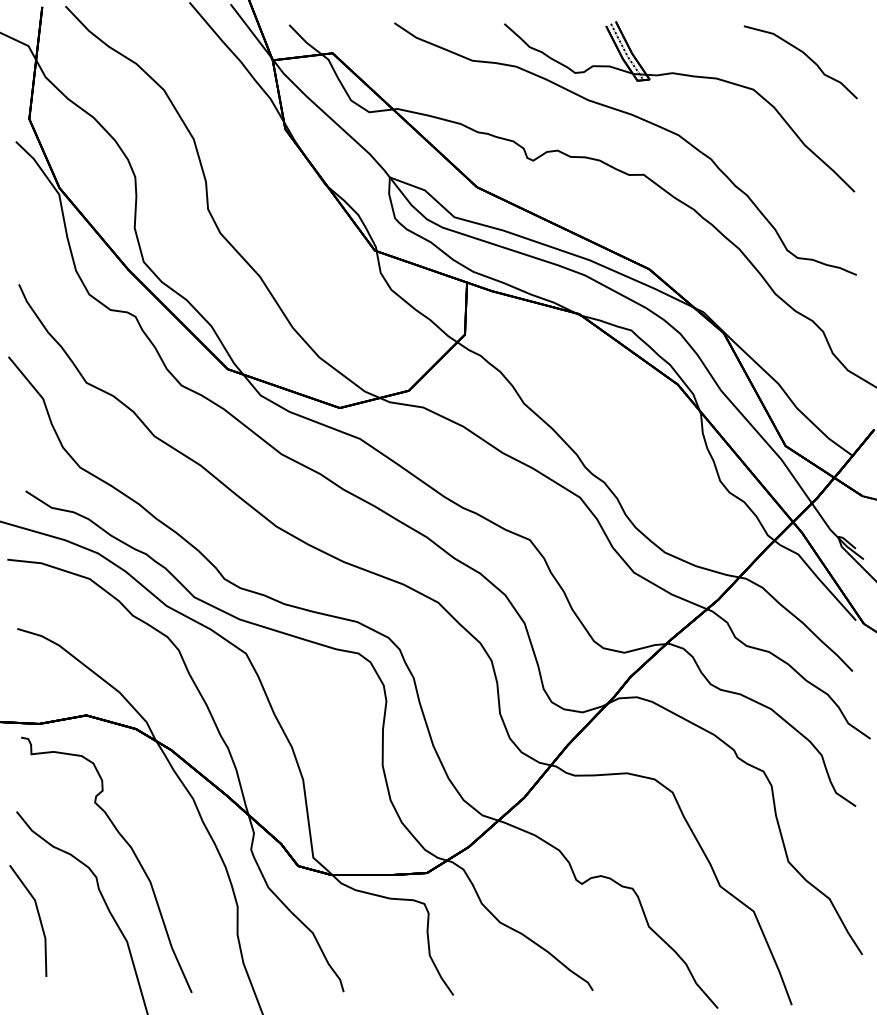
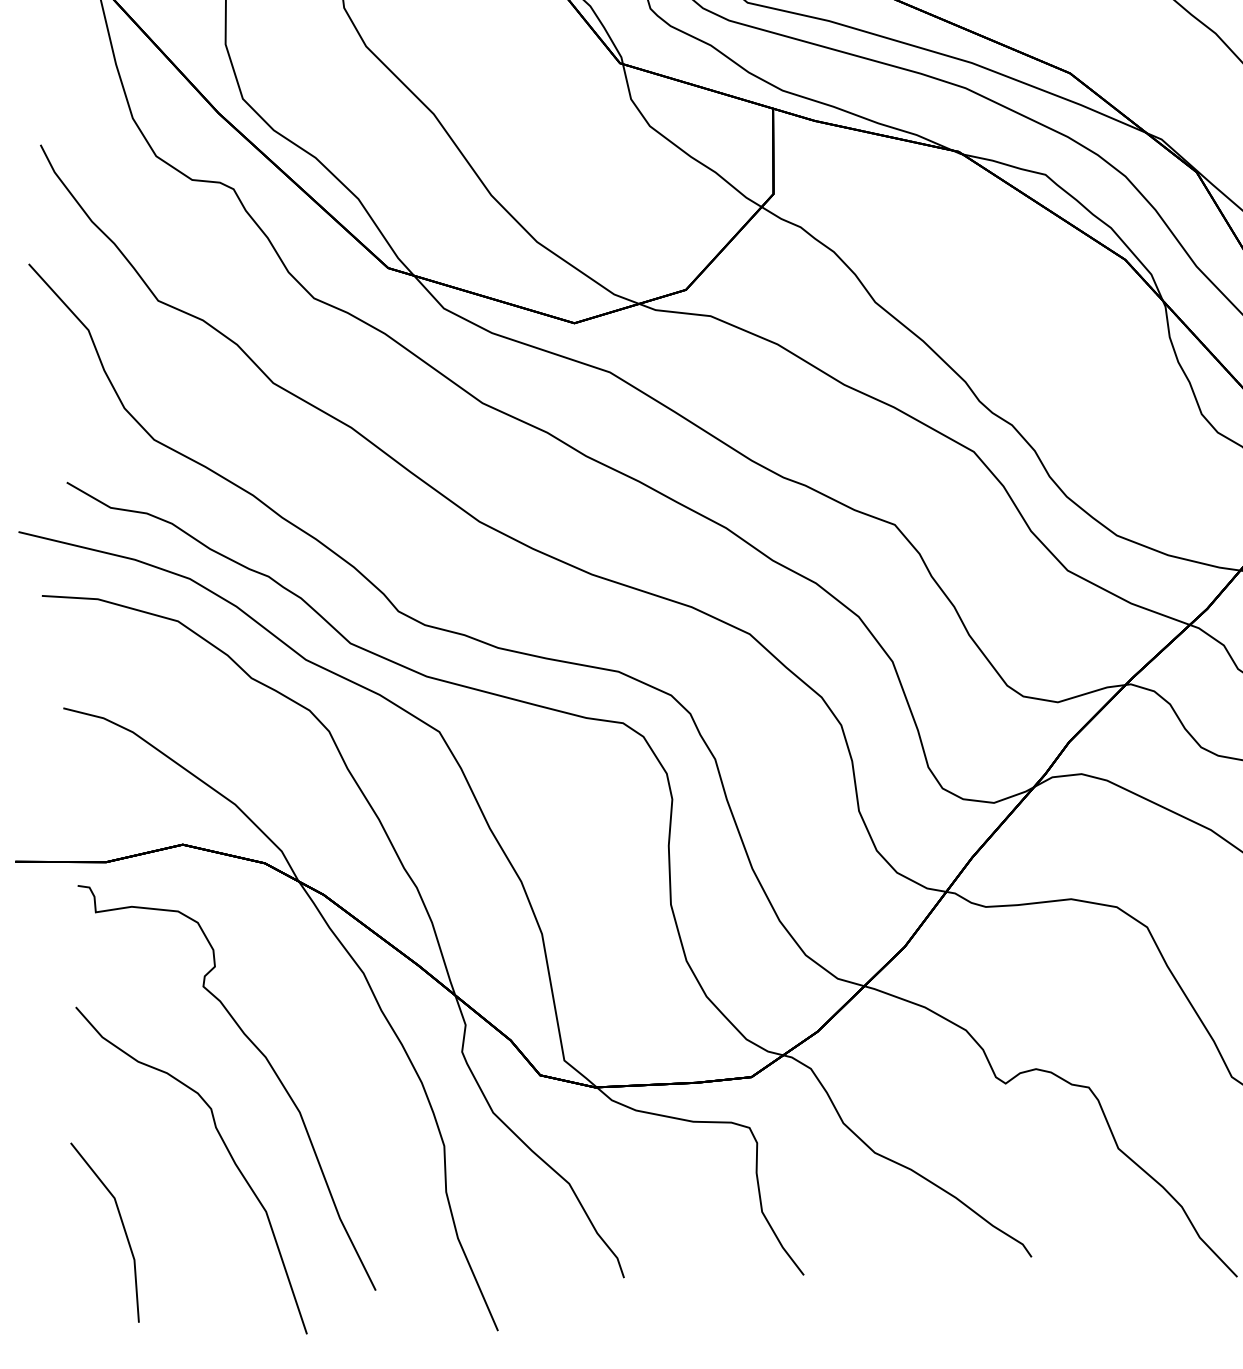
part: (38, 917) -> (121, 1226), moved

